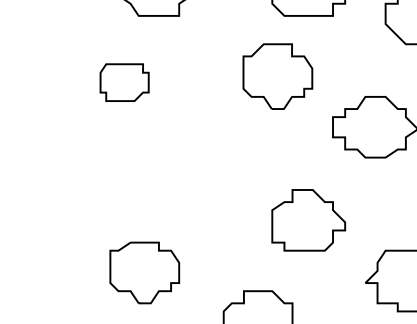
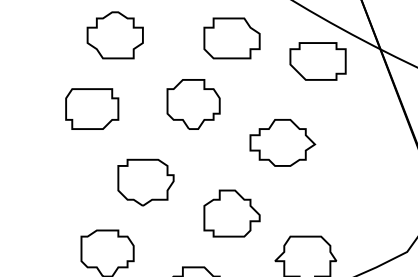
part: (277, 76) -> (193, 104), moved
part: (124, 81) -> (92, 108), size x1.43
part: (194, 179) -> (145, 182), added

